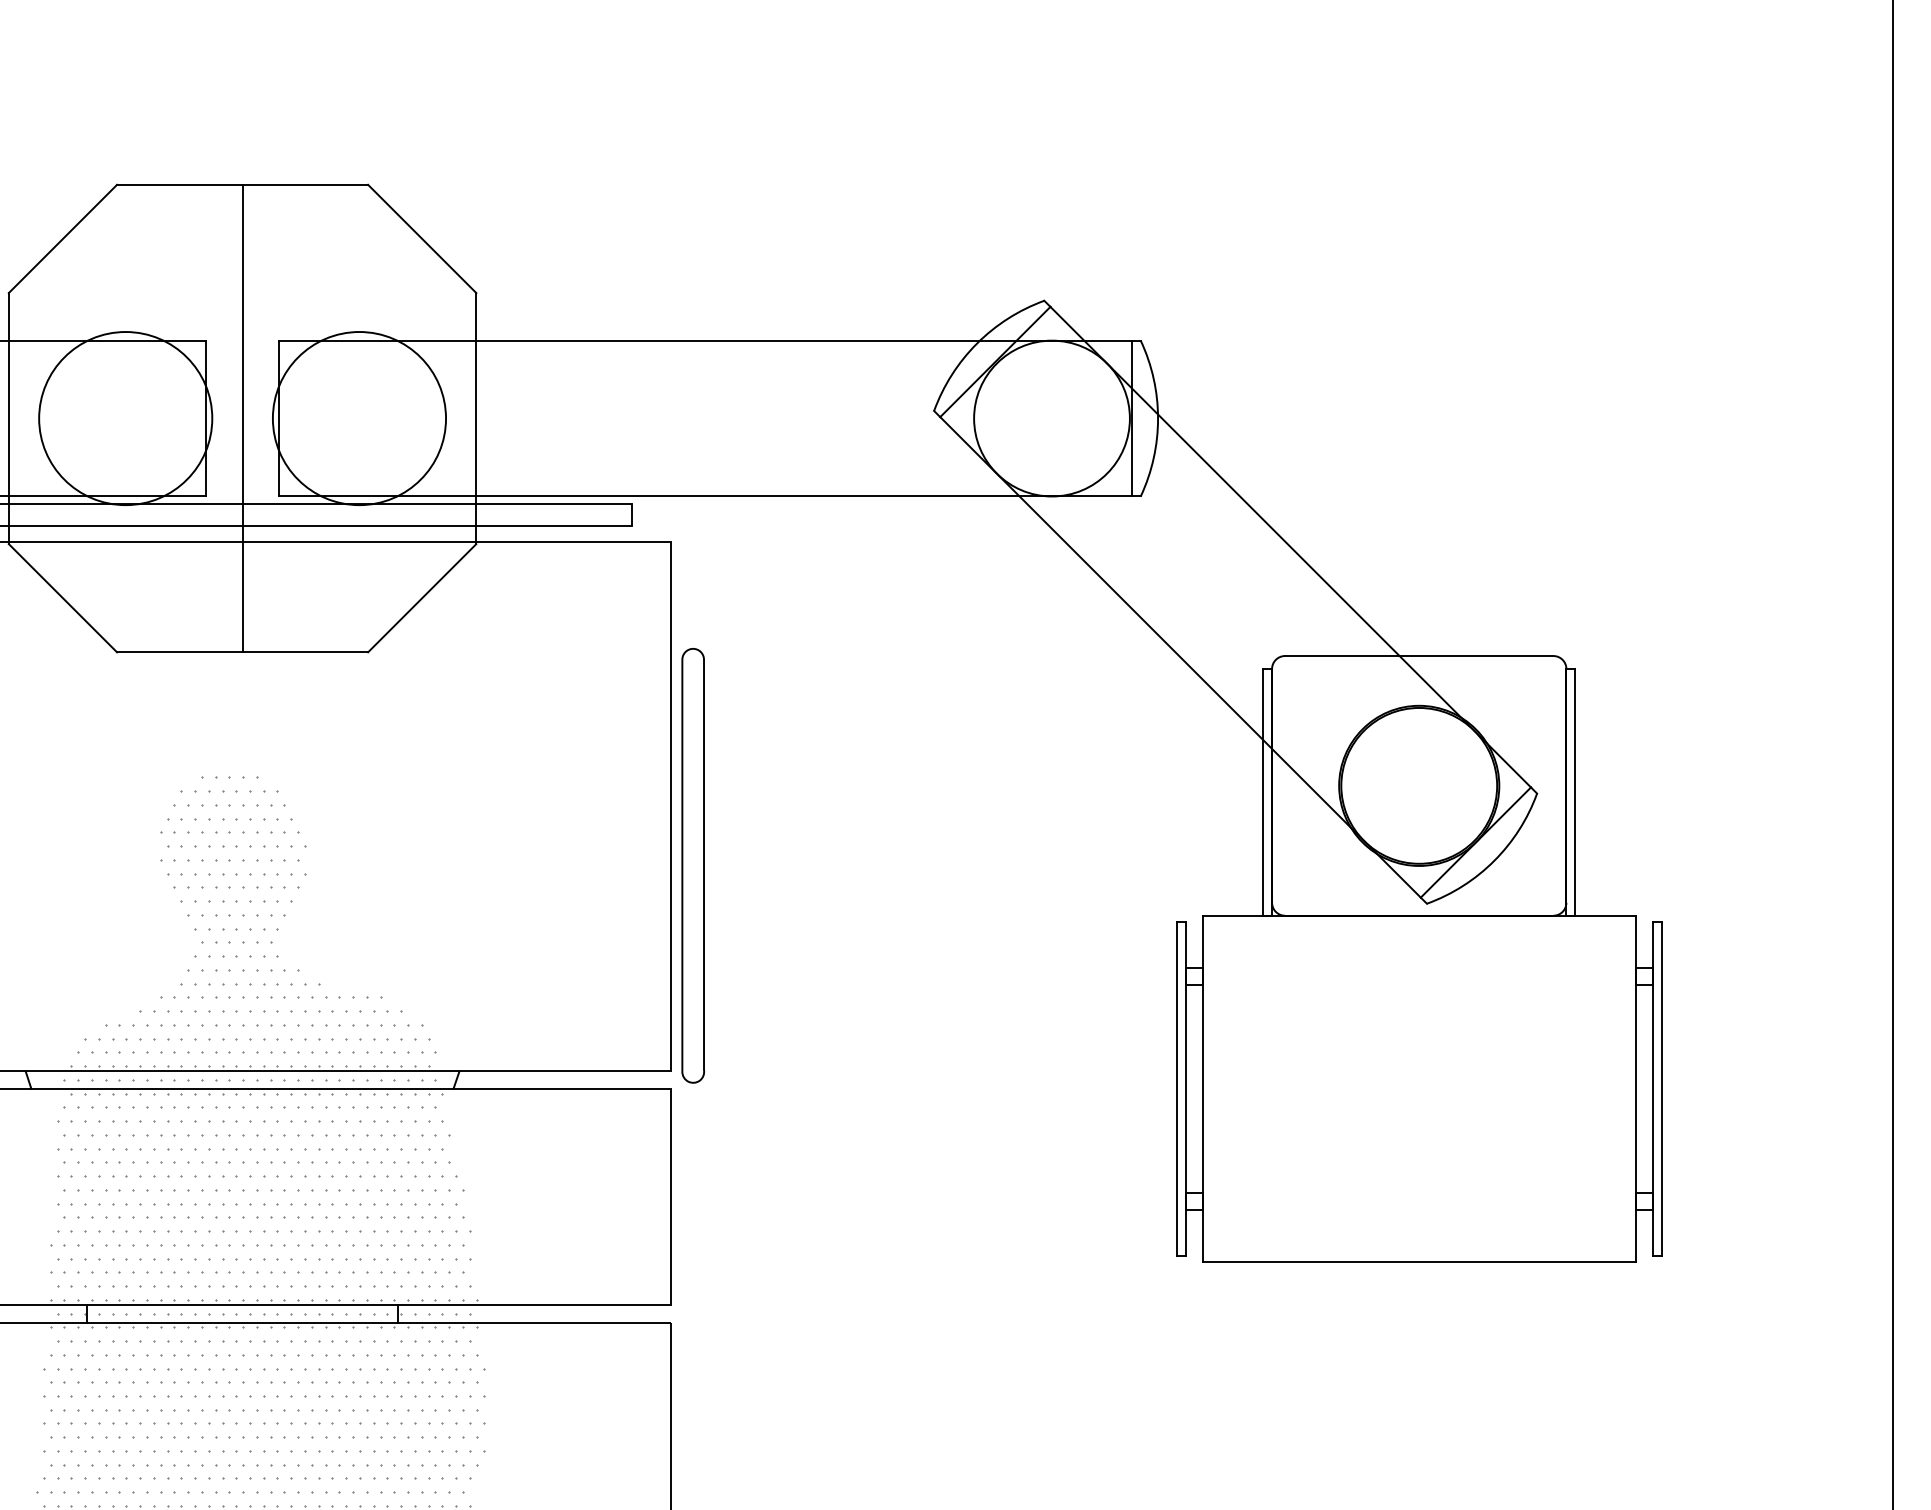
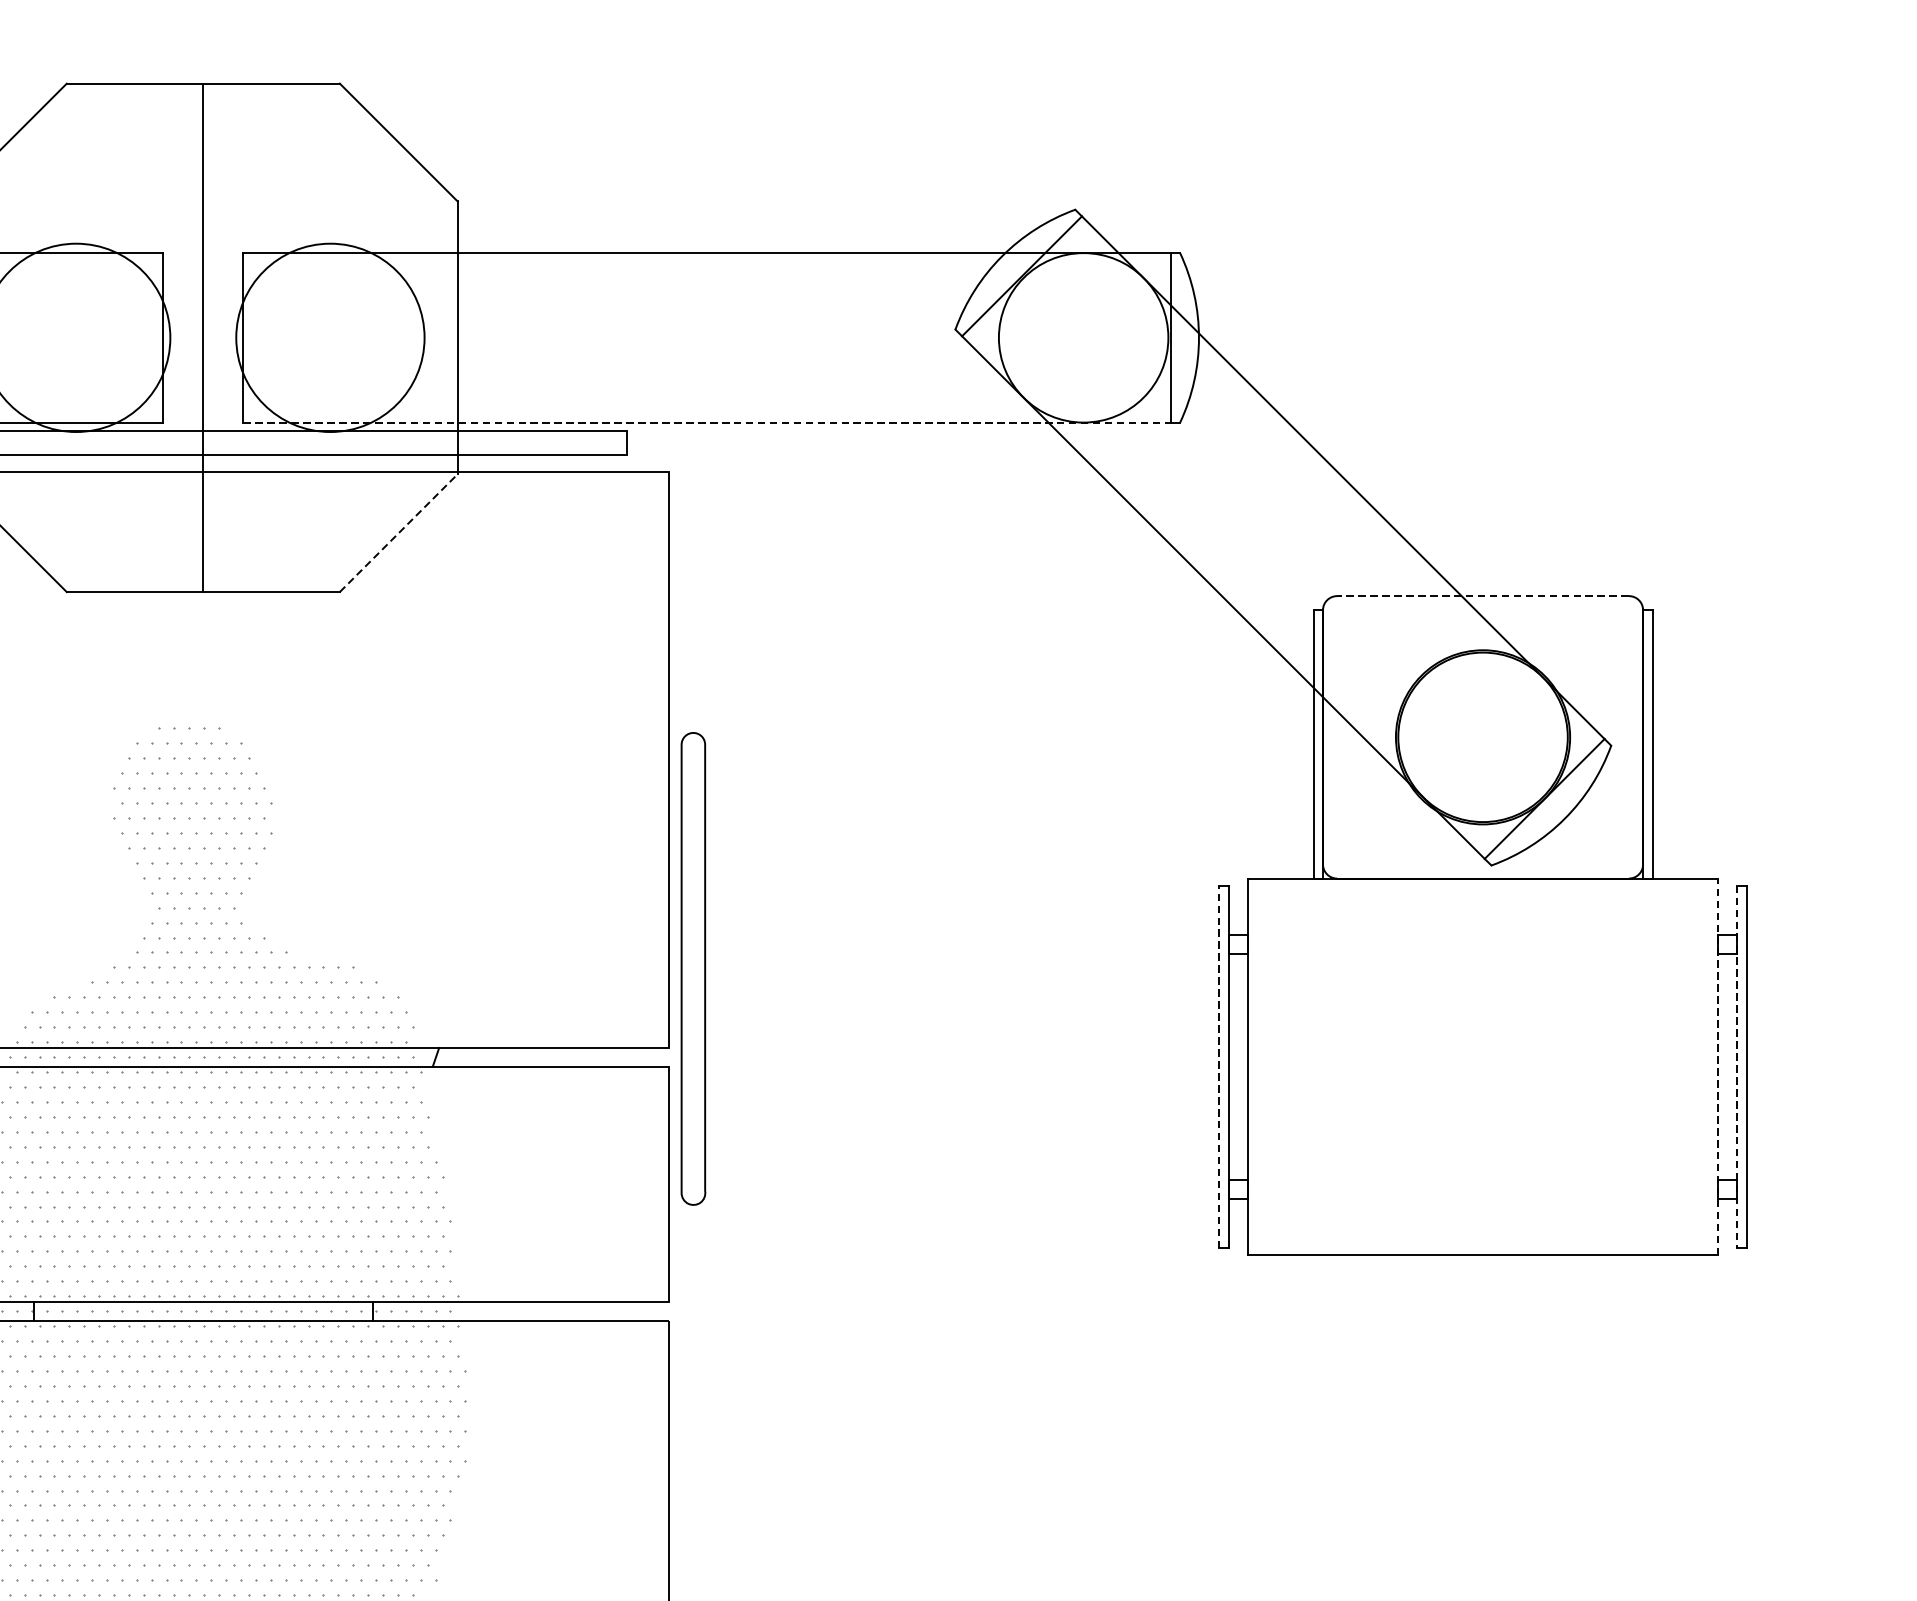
line: (706, 496) -> (707, 422), solid -> dashed
line: (422, 598) -> (398, 533), solid -> dashed
line: (1418, 656) -> (1482, 596), solid -> dashed
part: (693, 865) -> (693, 968), moved
line: (1176, 1088) -> (1219, 1066), solid -> dashed
line: (1635, 1088) -> (1718, 1066), solid -> dashed
line: (1652, 1088) -> (1736, 1066), solid -> dashed

